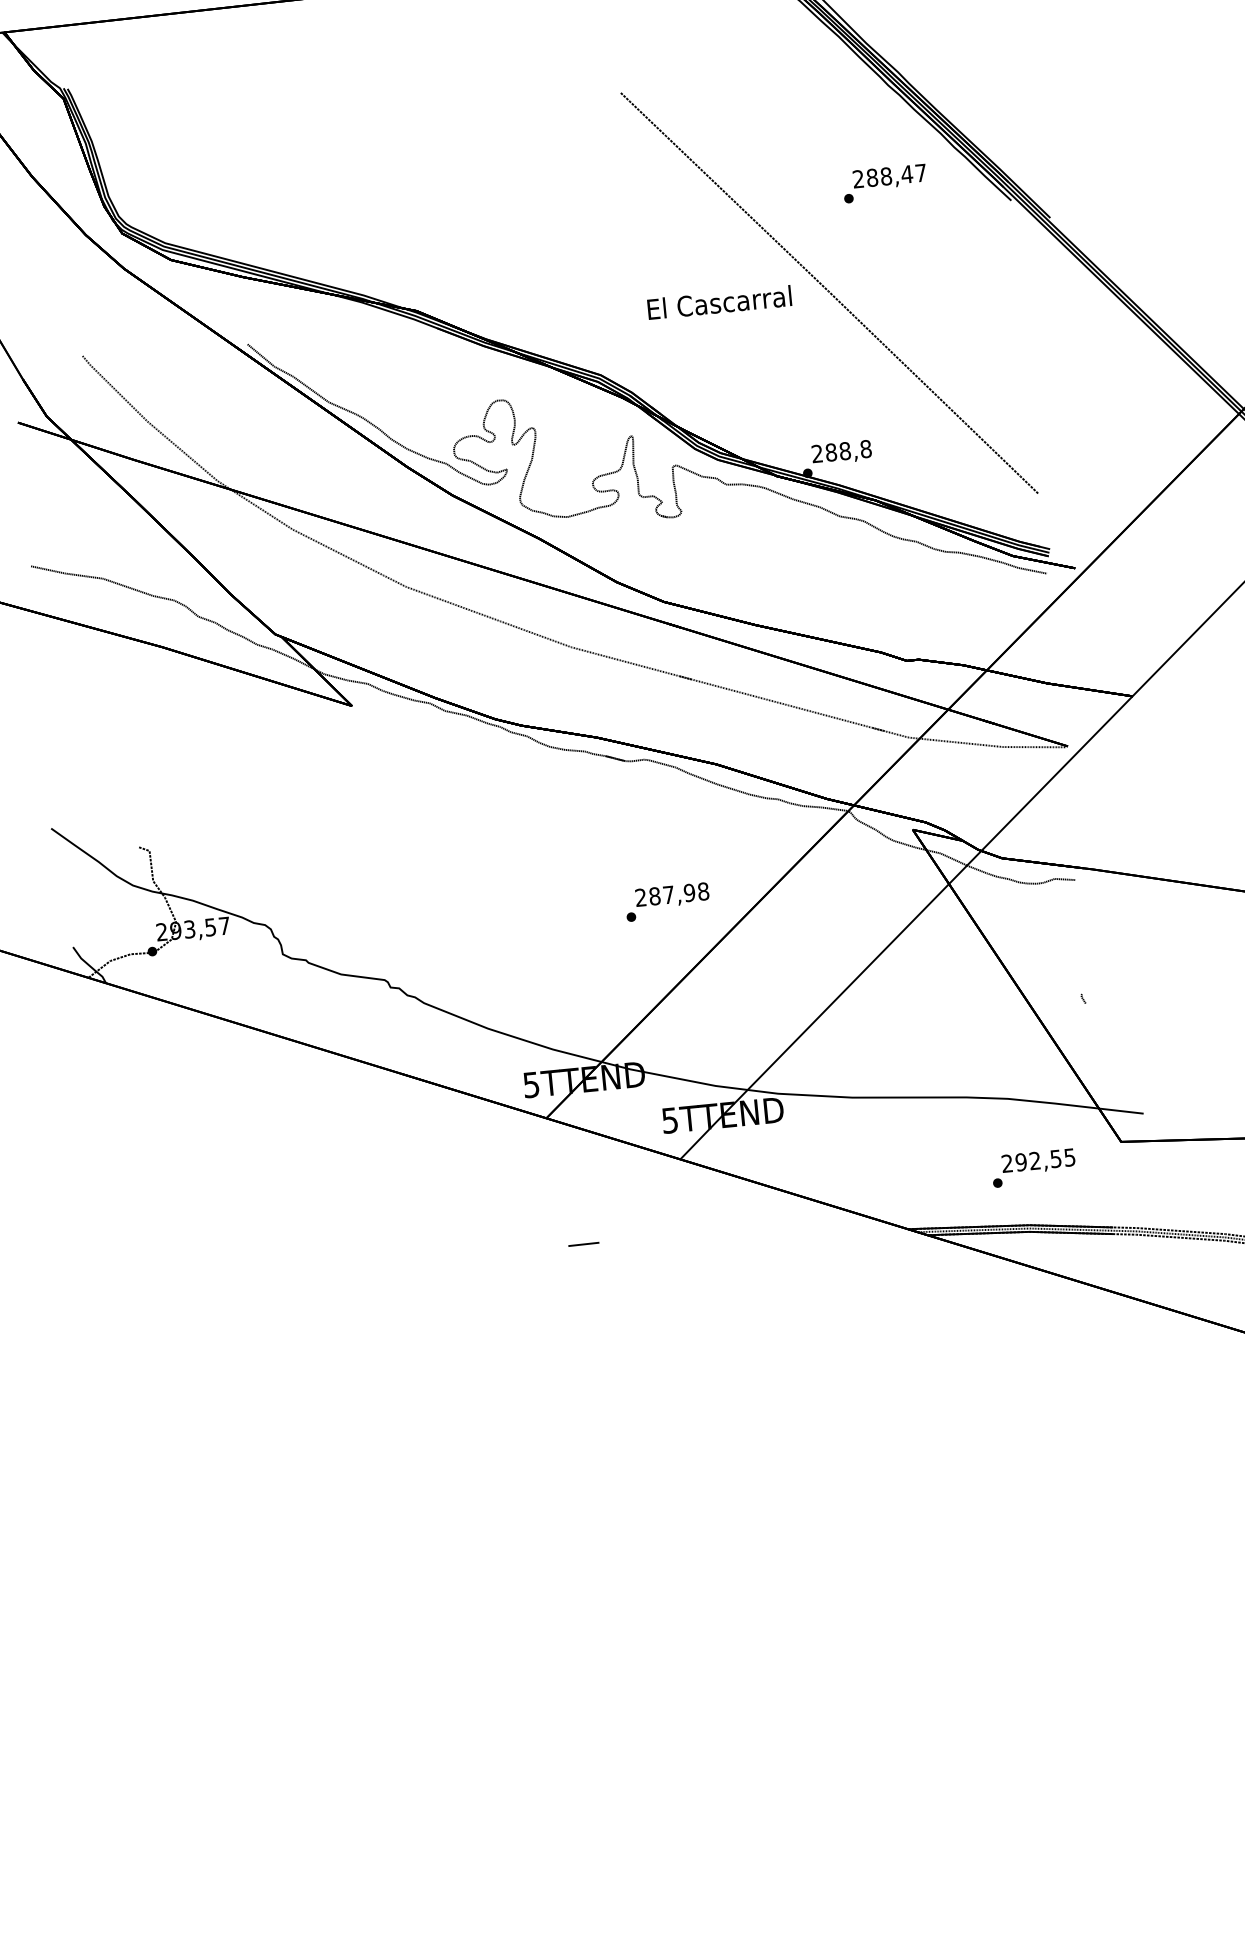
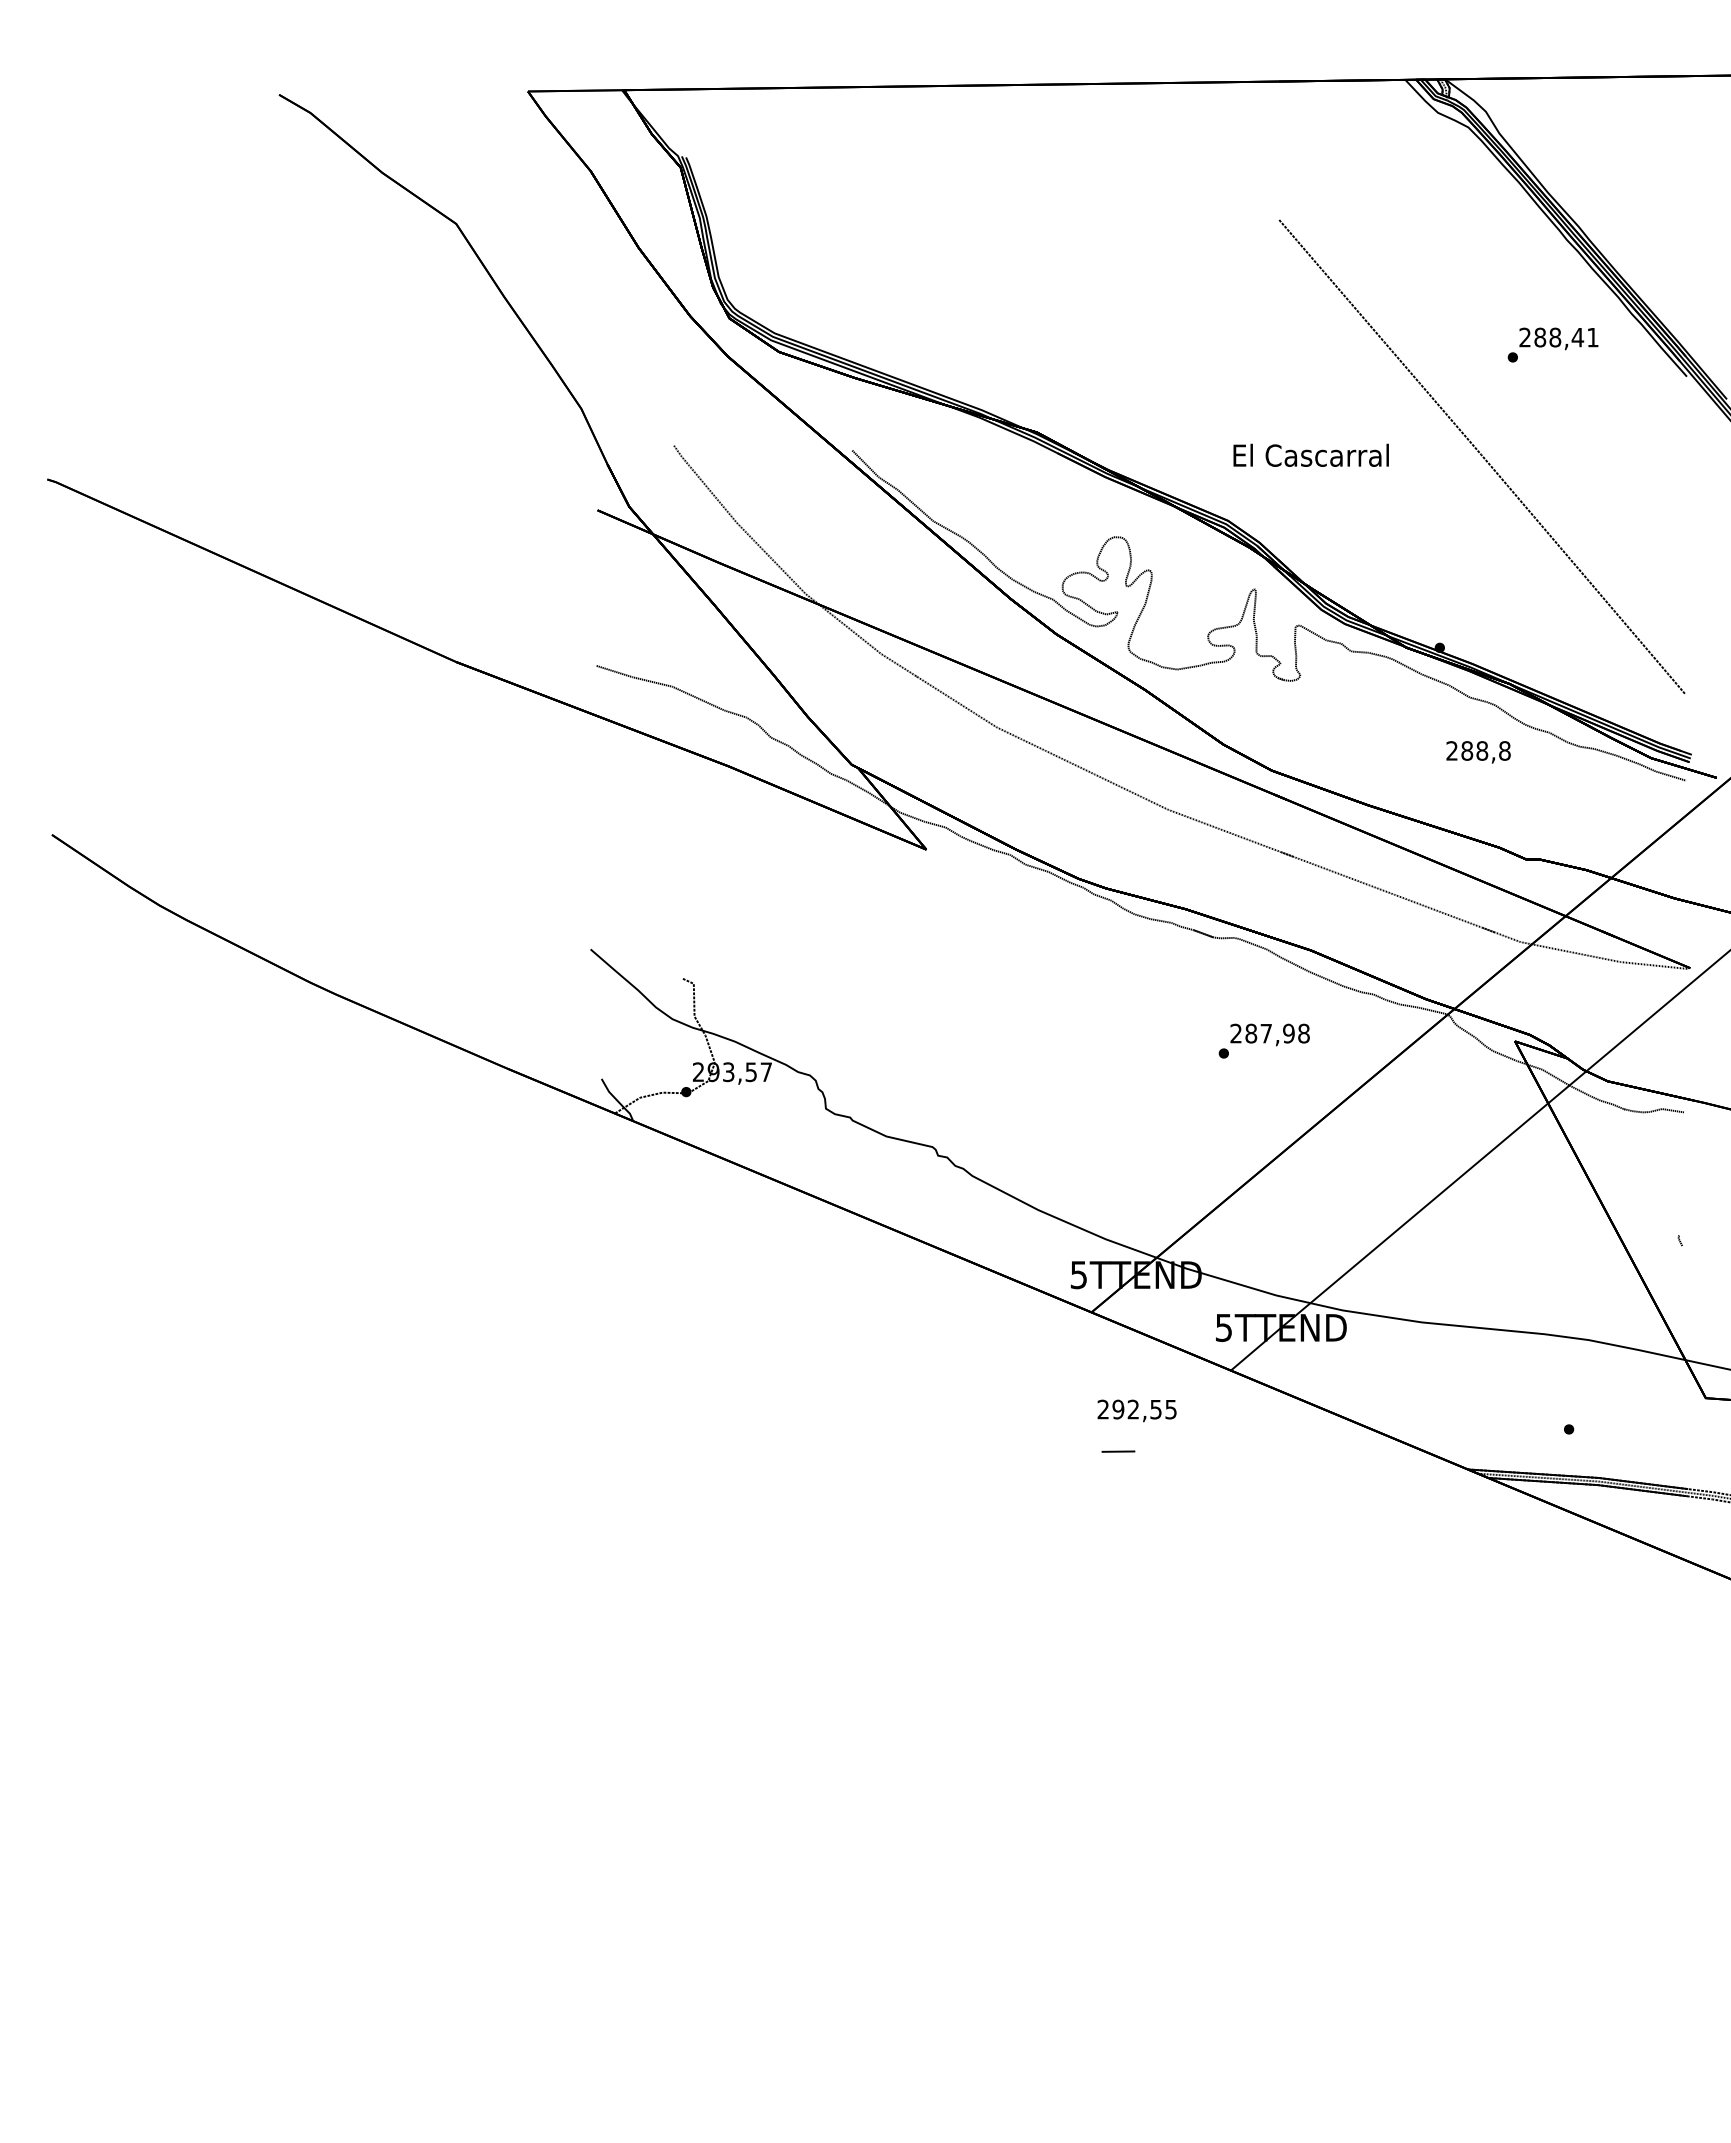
text: (920, 173) -> (1592, 337), 288,47 -> 288,41
text: (718, 301) -> (1310, 454), moved
text: (841, 452) -> (1478, 752), moved
text: (666, 901) -> (1263, 1040), moved
text: (1038, 1161) -> (1136, 1410), moved

